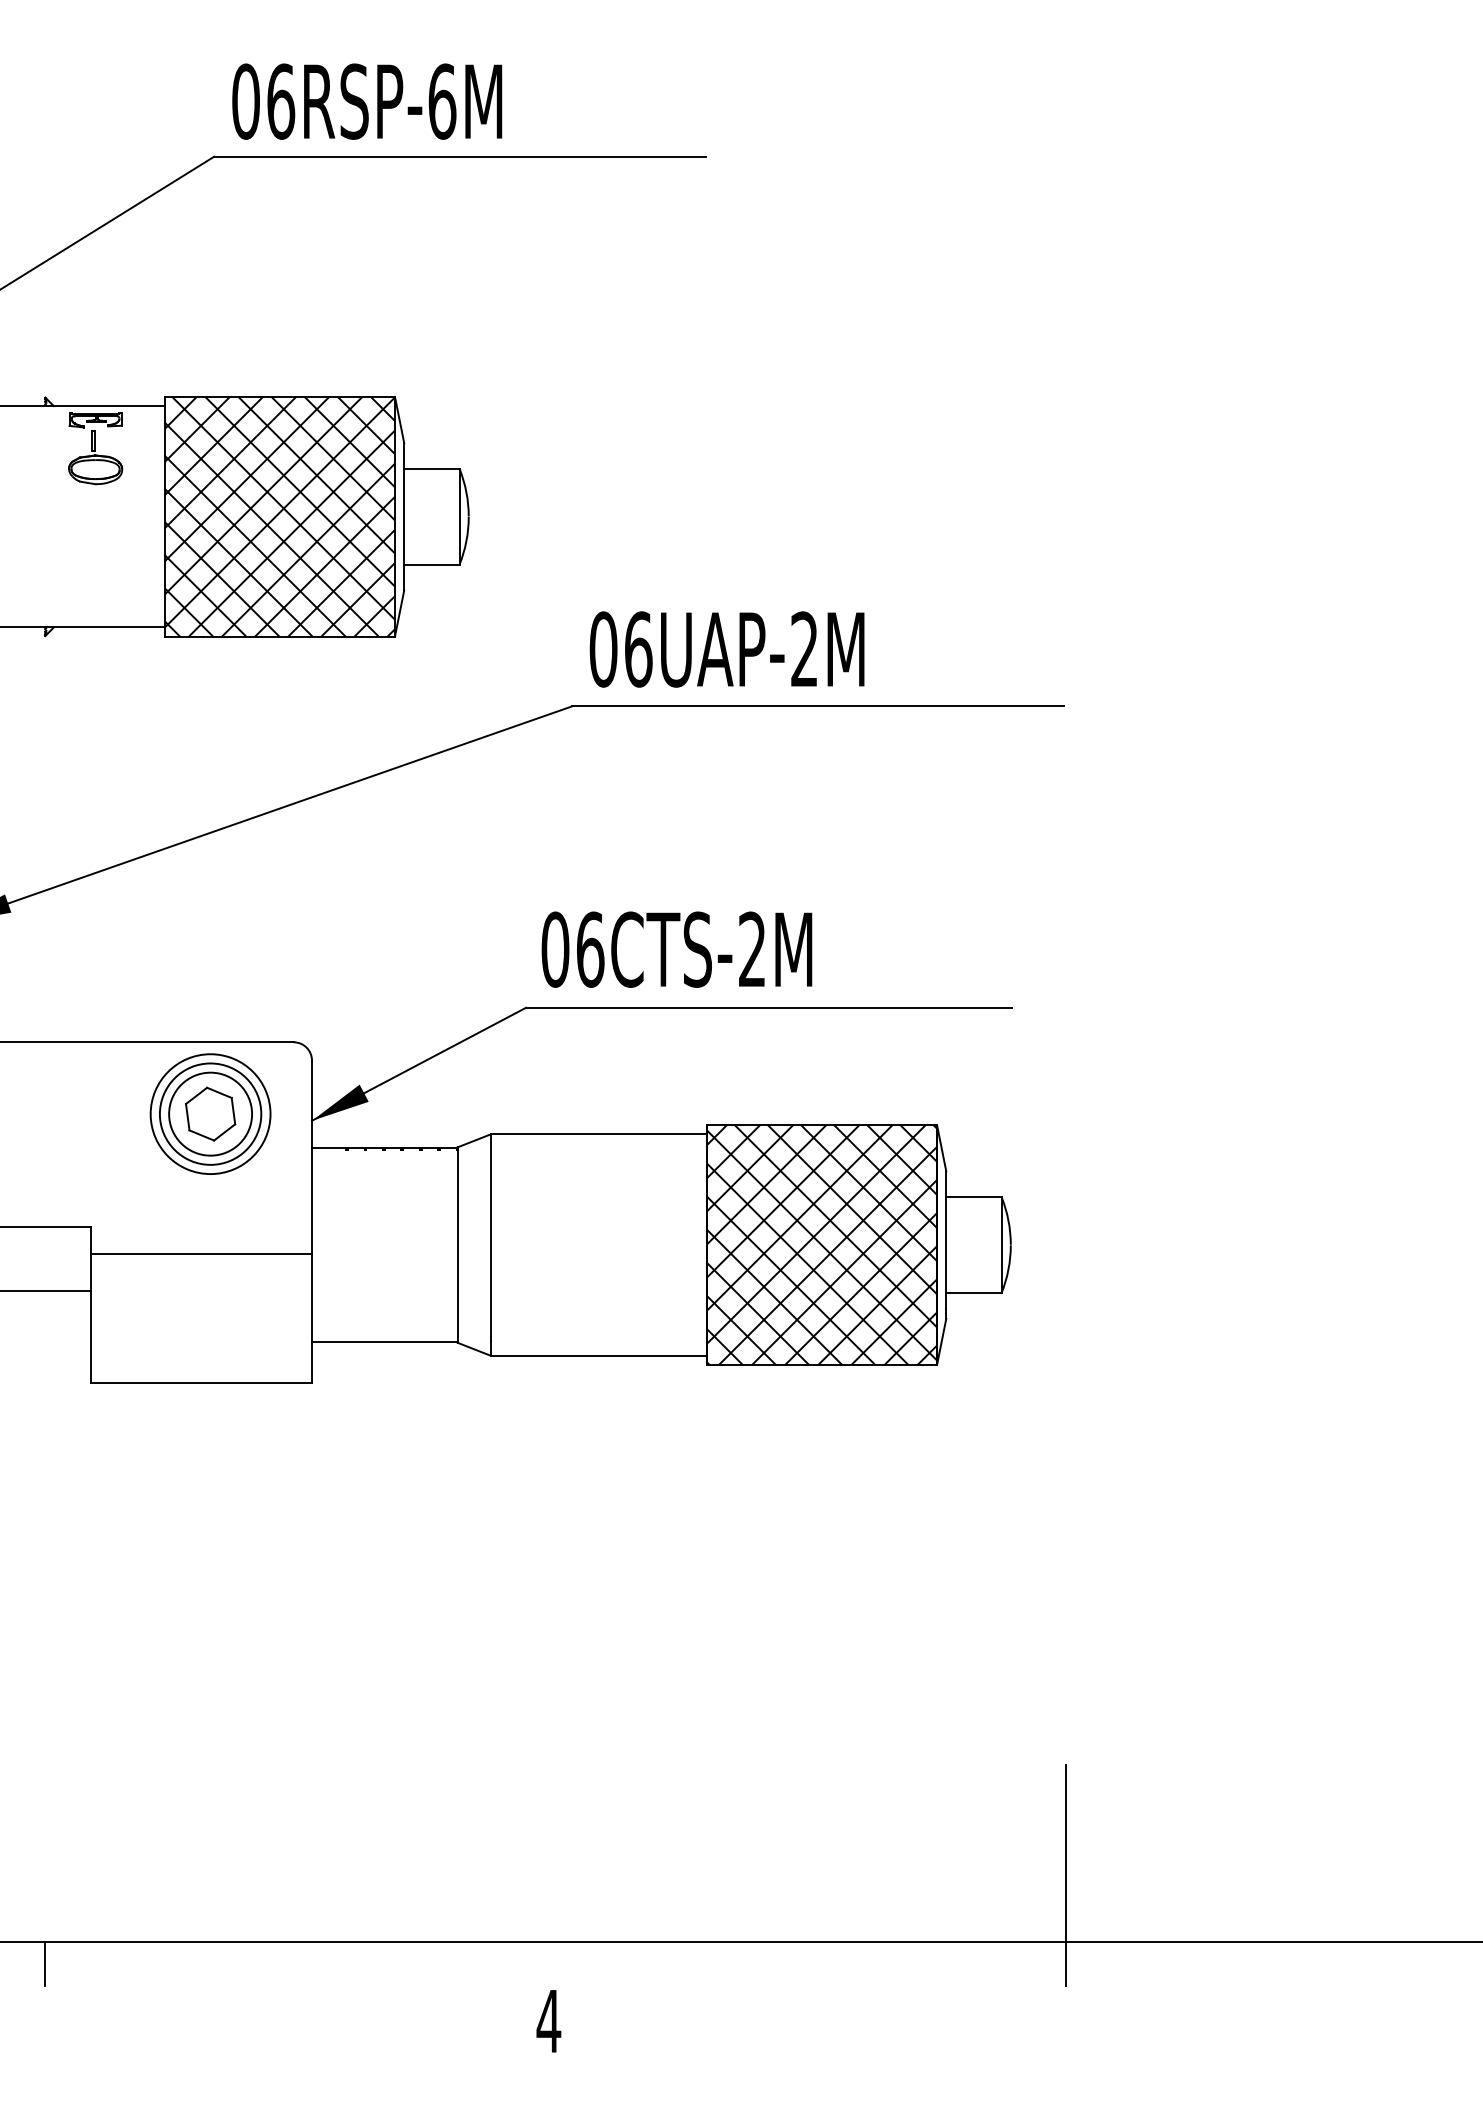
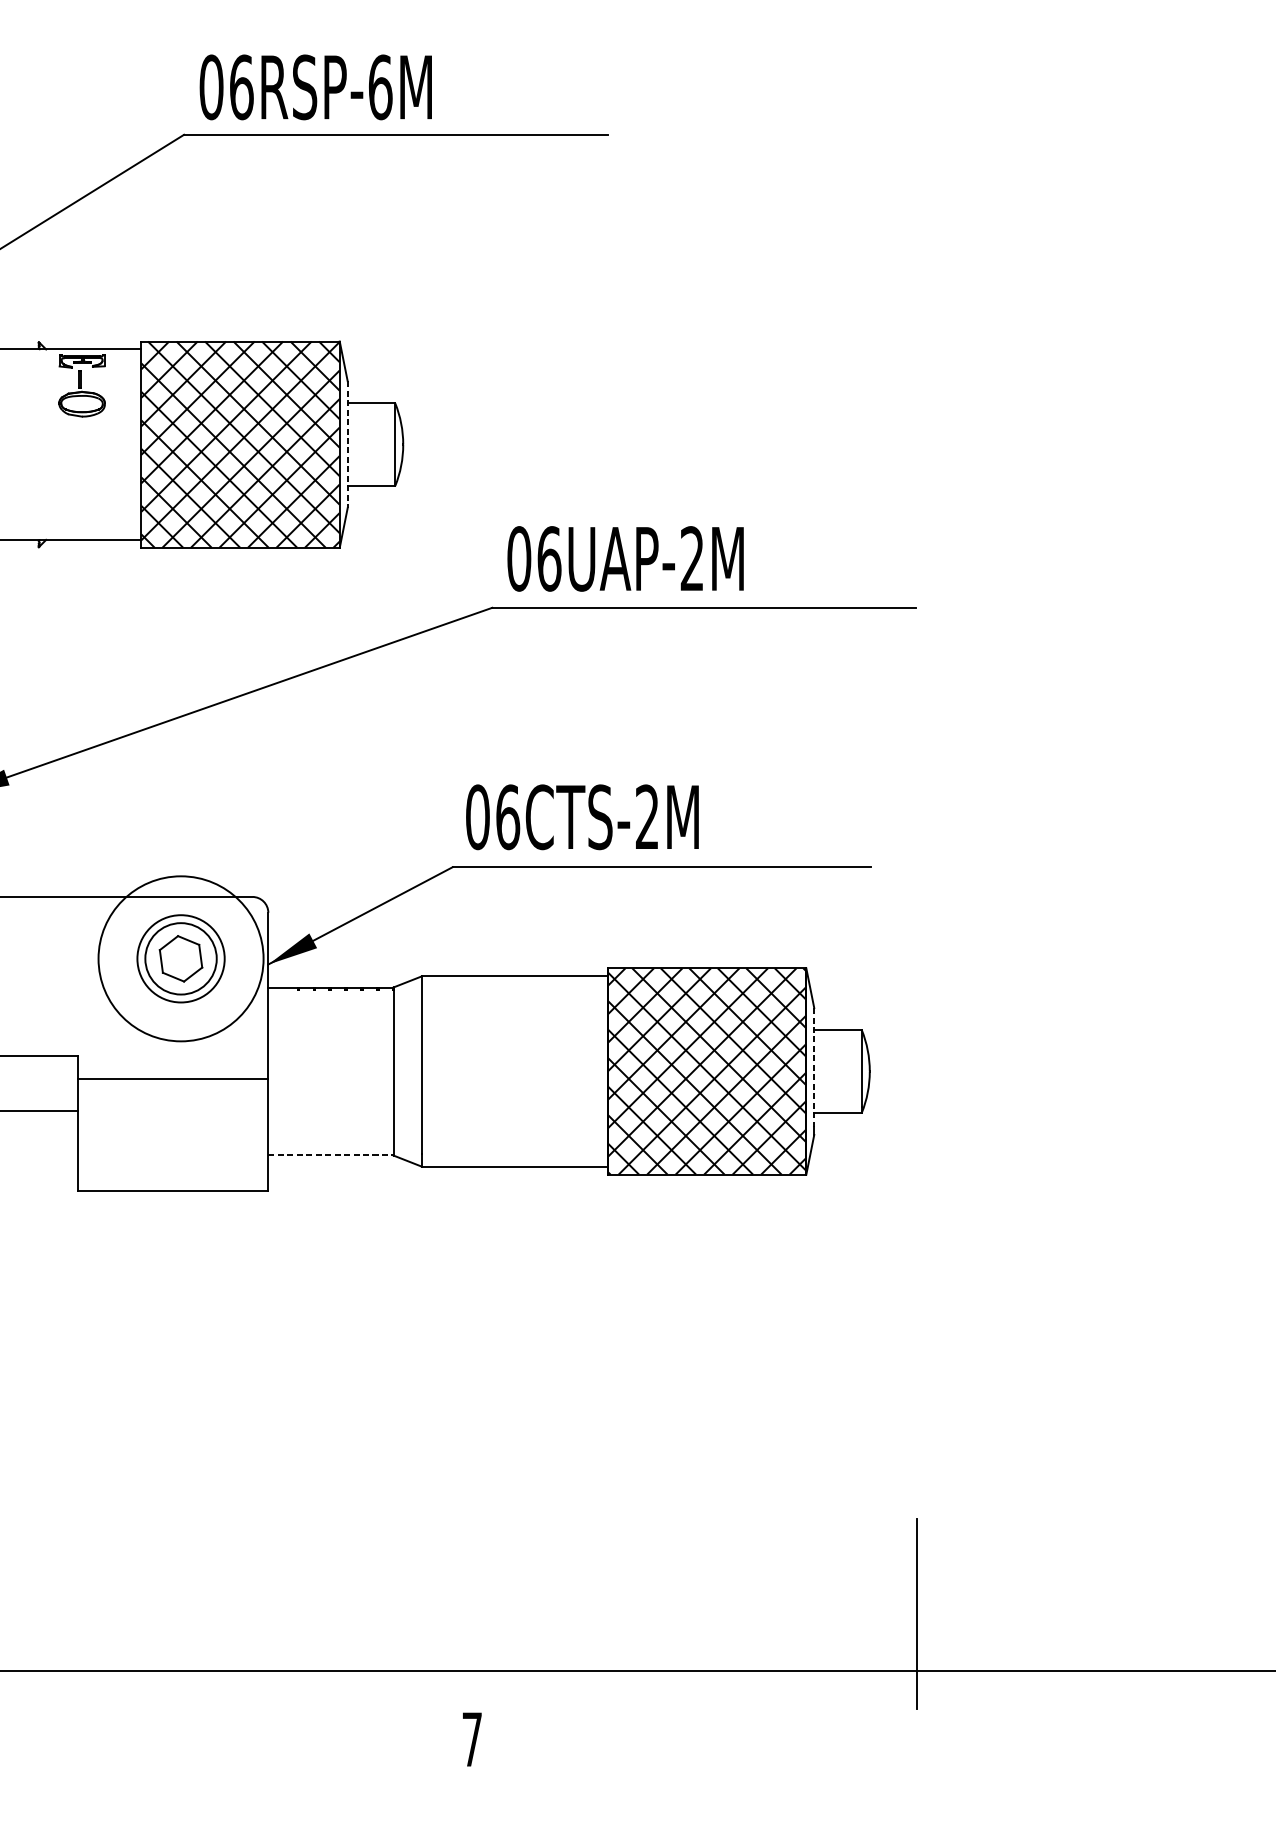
line: (404, 516) -> (347, 444), solid -> dashed
circle: (210, 1114) -> (180, 959), size x1.6
line: (946, 1240) -> (814, 1067), solid -> dashed
line: (384, 1341) -> (330, 1154), solid -> dashed
line: (44, 1963) -> (38, 1689), removed
text: (548, 2021) -> (471, 1739), 4 -> 7

